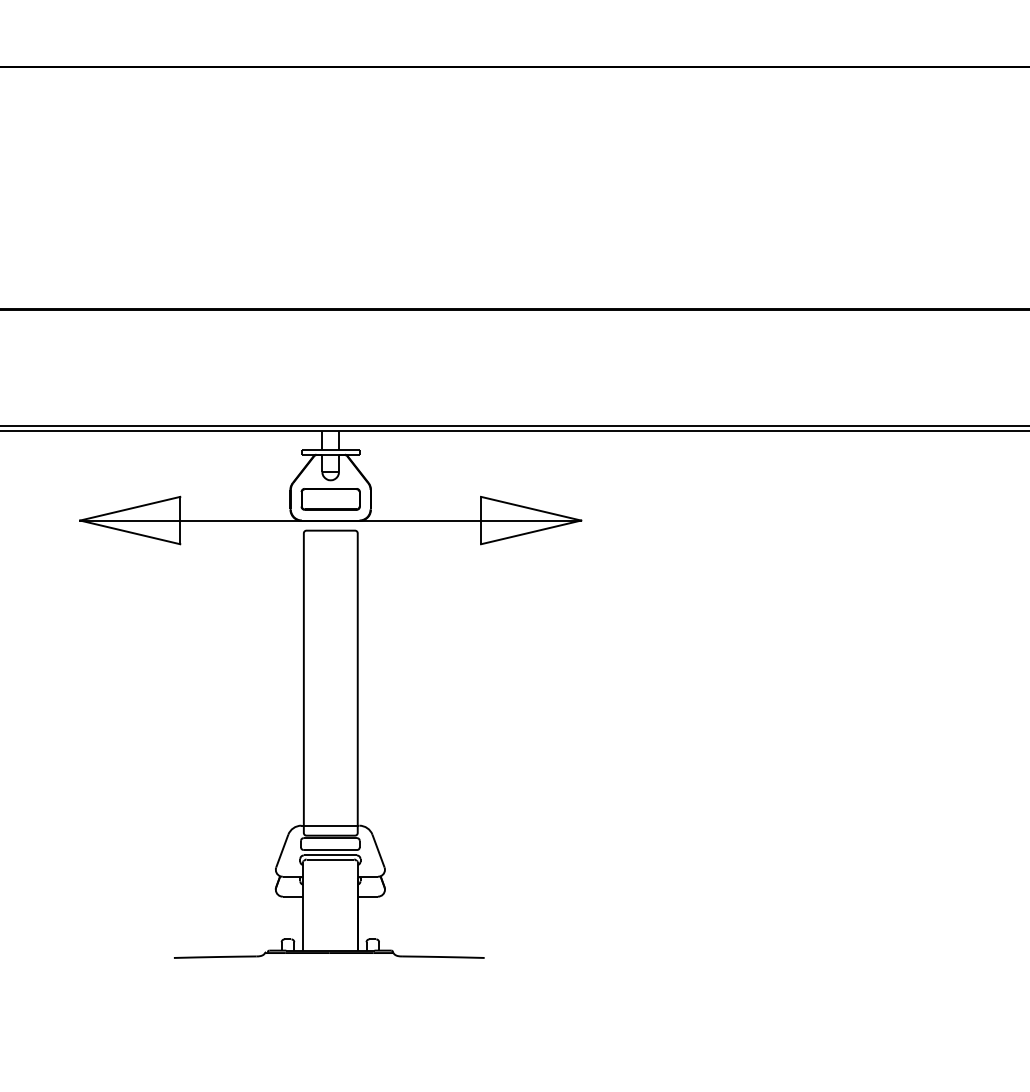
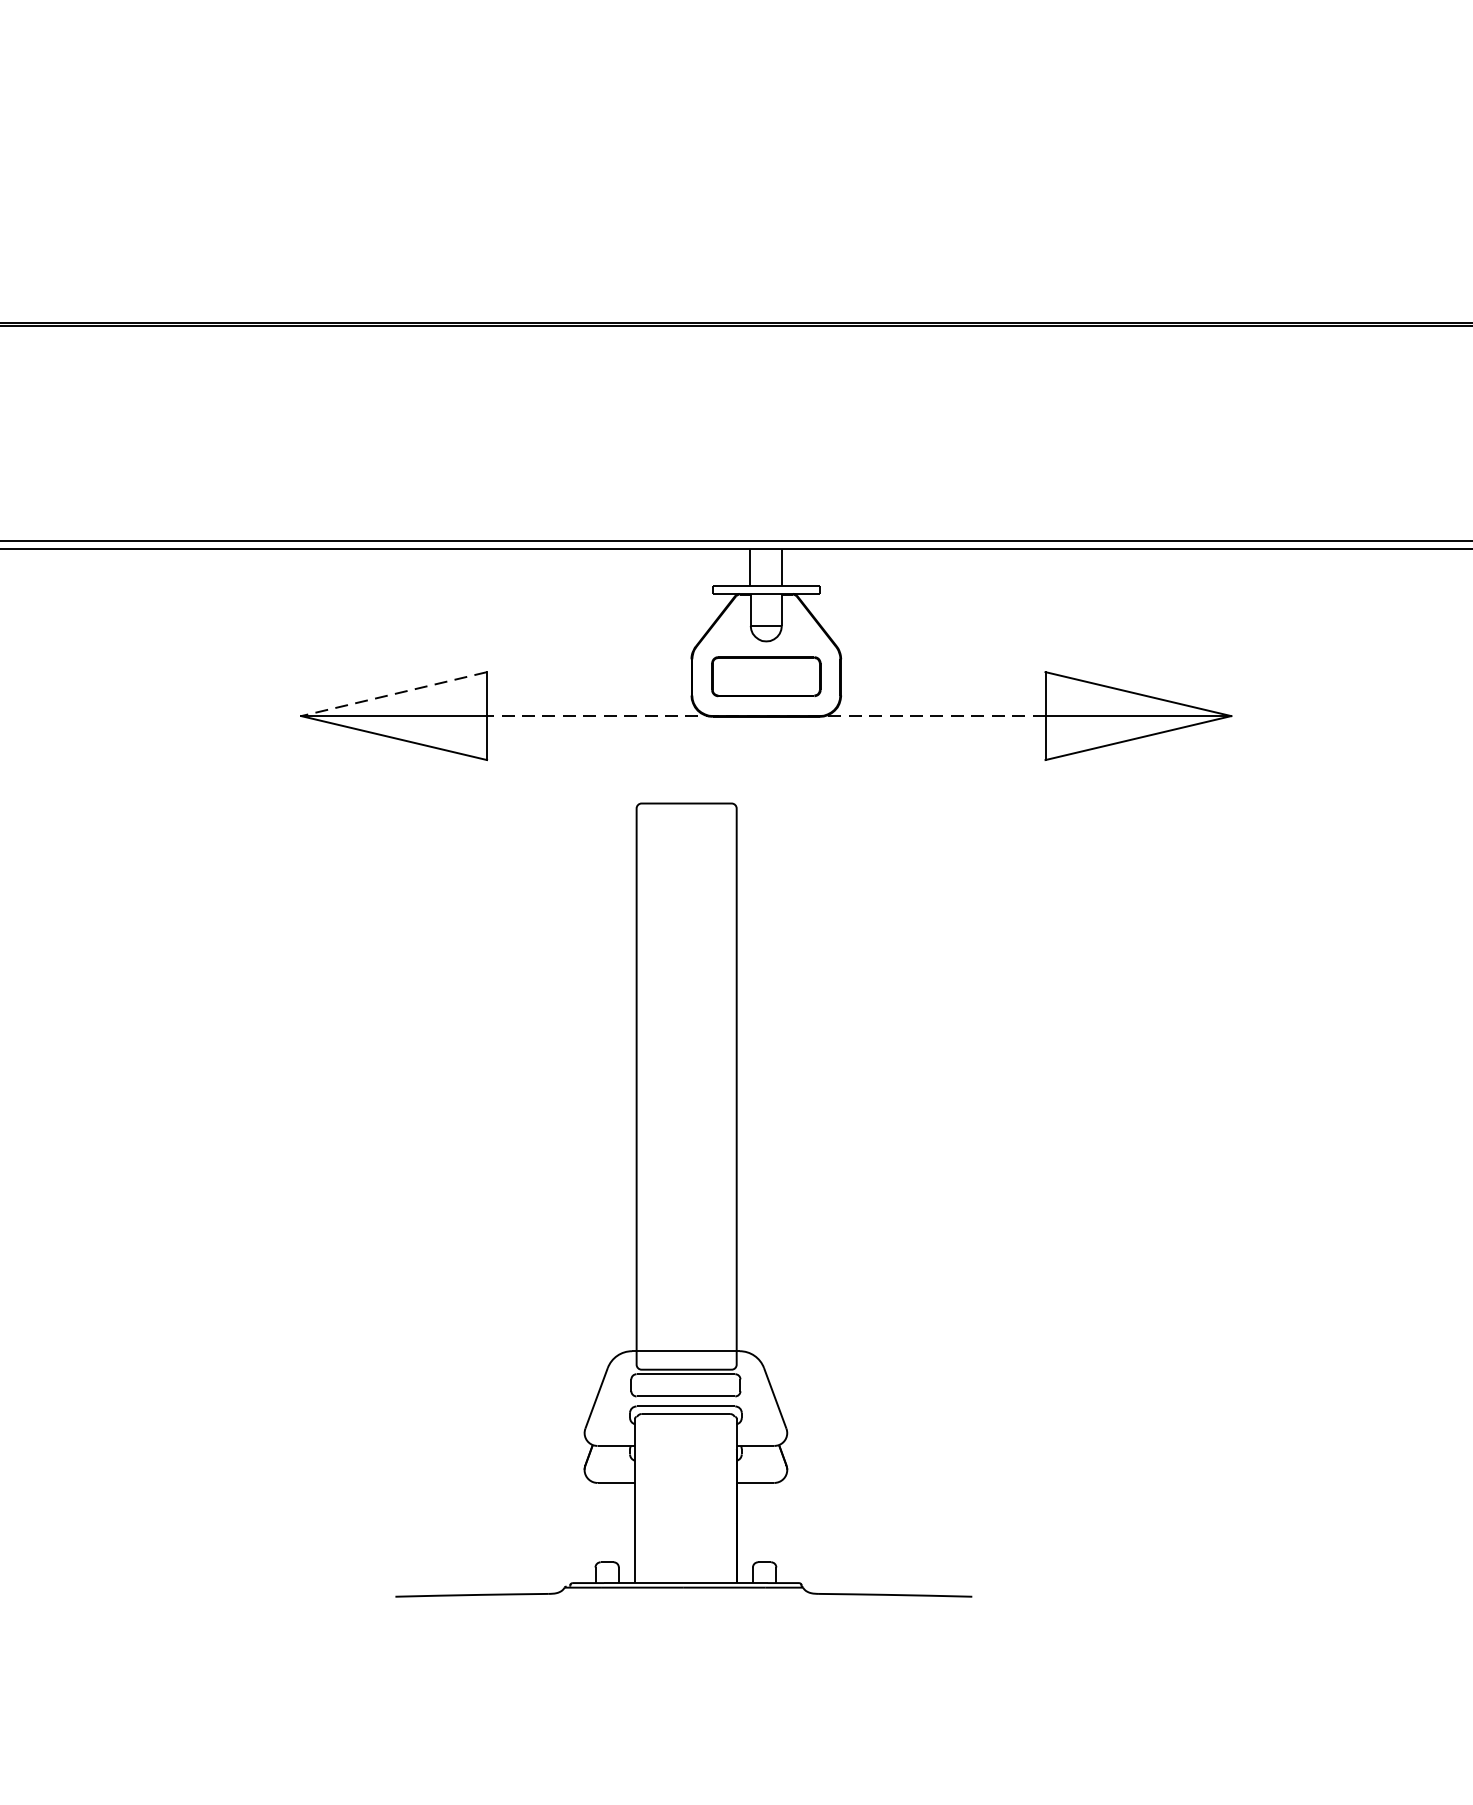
line: (129, 508) -> (392, 693), solid -> dashed
line: (330, 520) -> (765, 715), solid -> dashed
part: (329, 743) -> (684, 1198), moved

